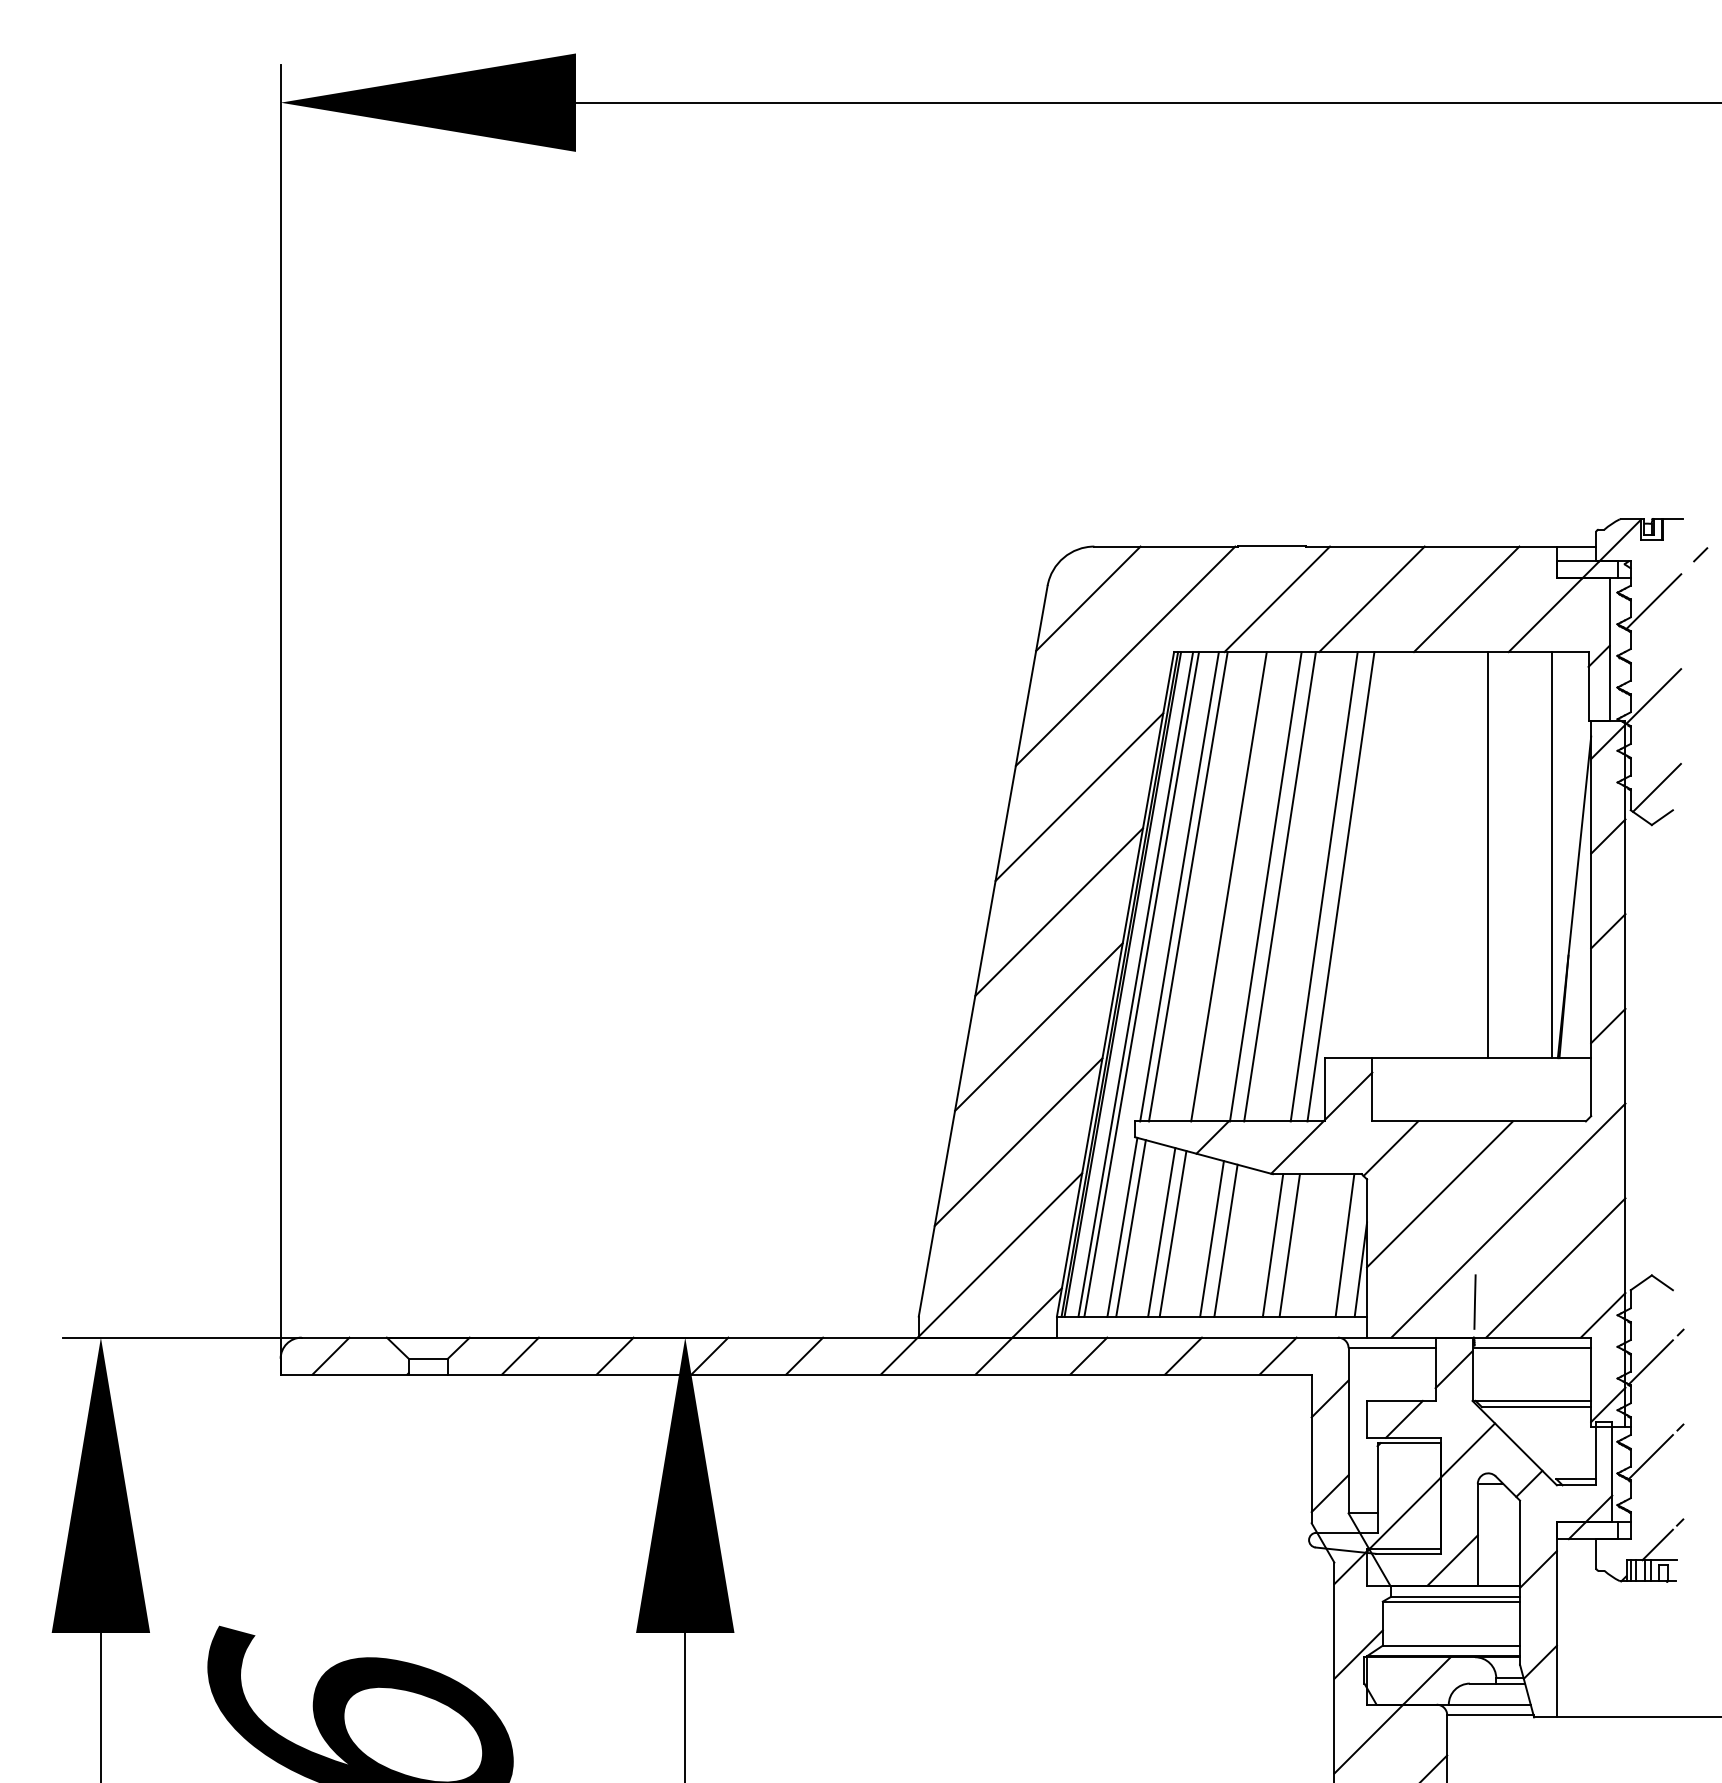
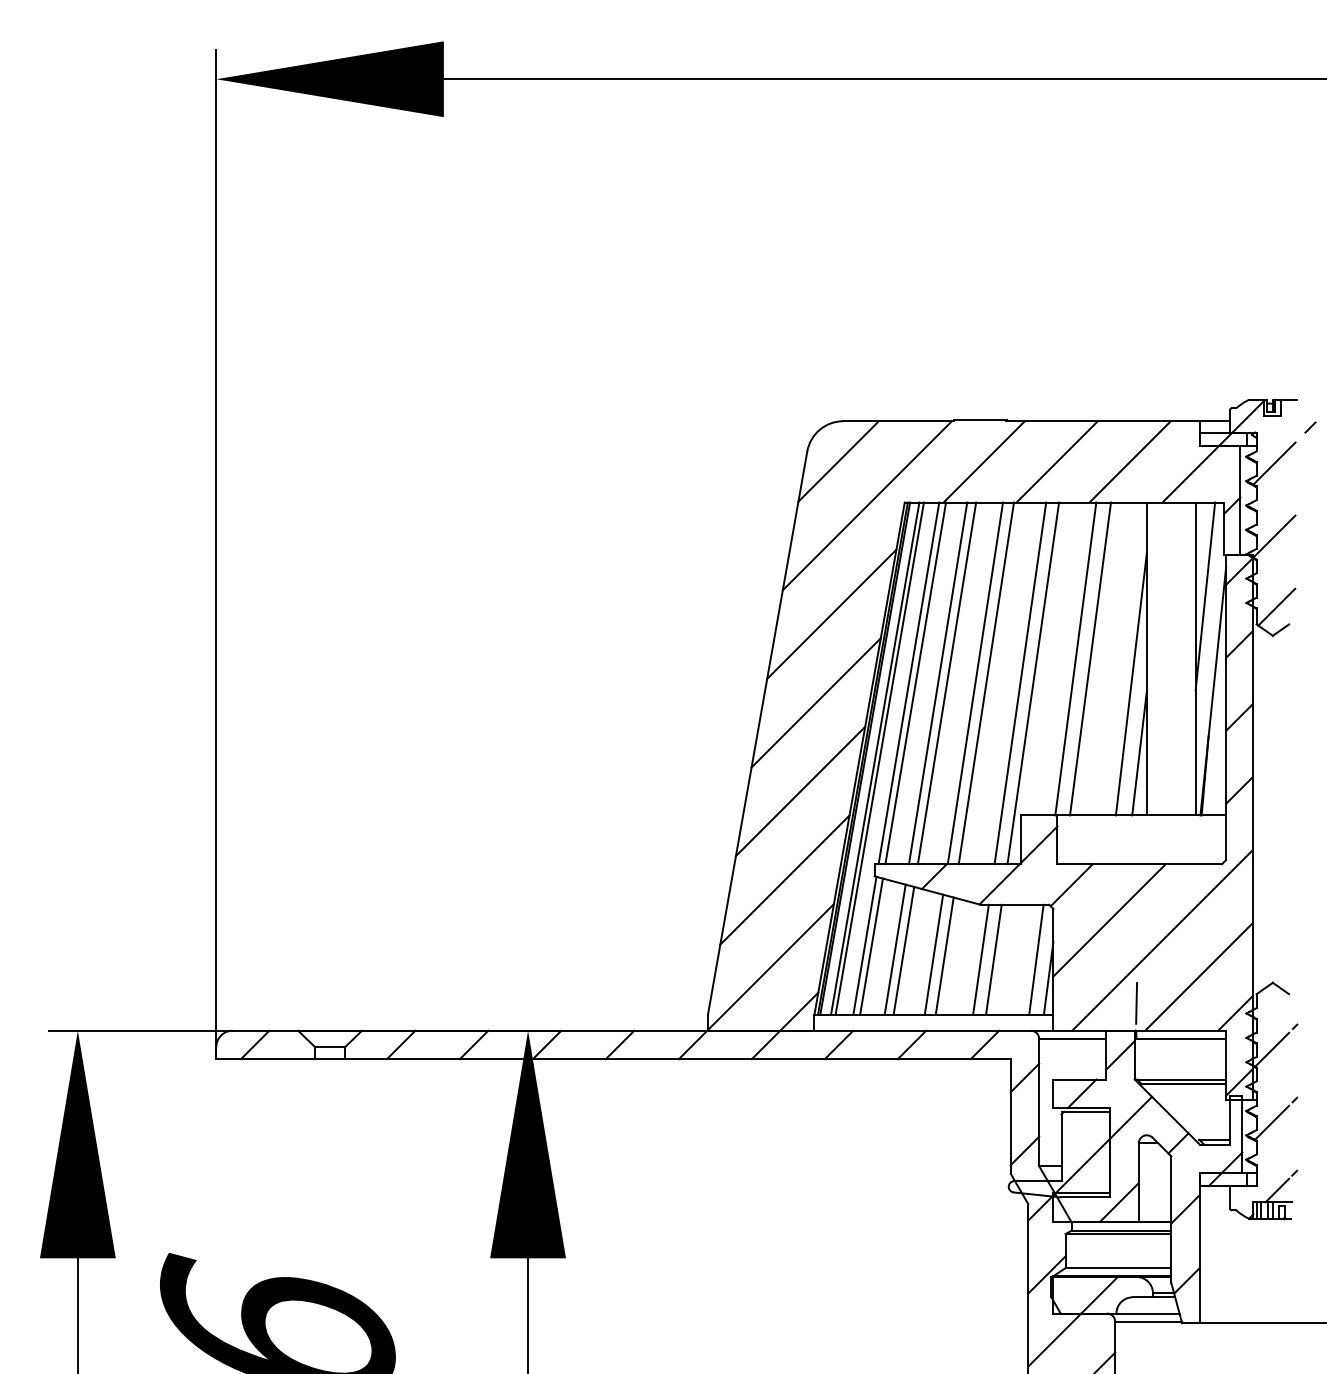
line: (1563, 773) -> (1204, 596), added
line: (1395, 855) -> (1075, 659), added
line: (1414, 855) -> (1089, 659), added
line: (1217, 886) -> (938, 683), added
line: (1468, 887) -> (1131, 683), added
line: (1478, 977) -> (1139, 753), added

